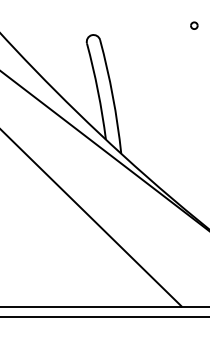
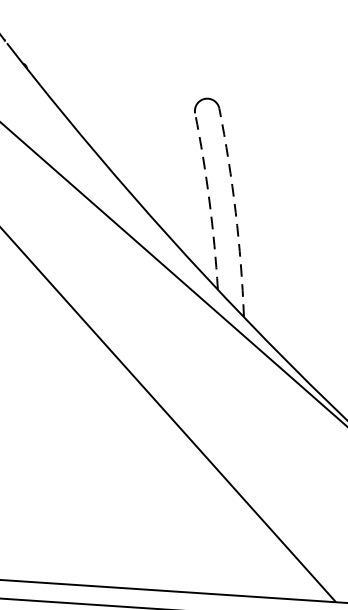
arc: (98, 91) -> (210, 201), solid -> dashed
arc: (112, 96) -> (234, 212), solid -> dashed

